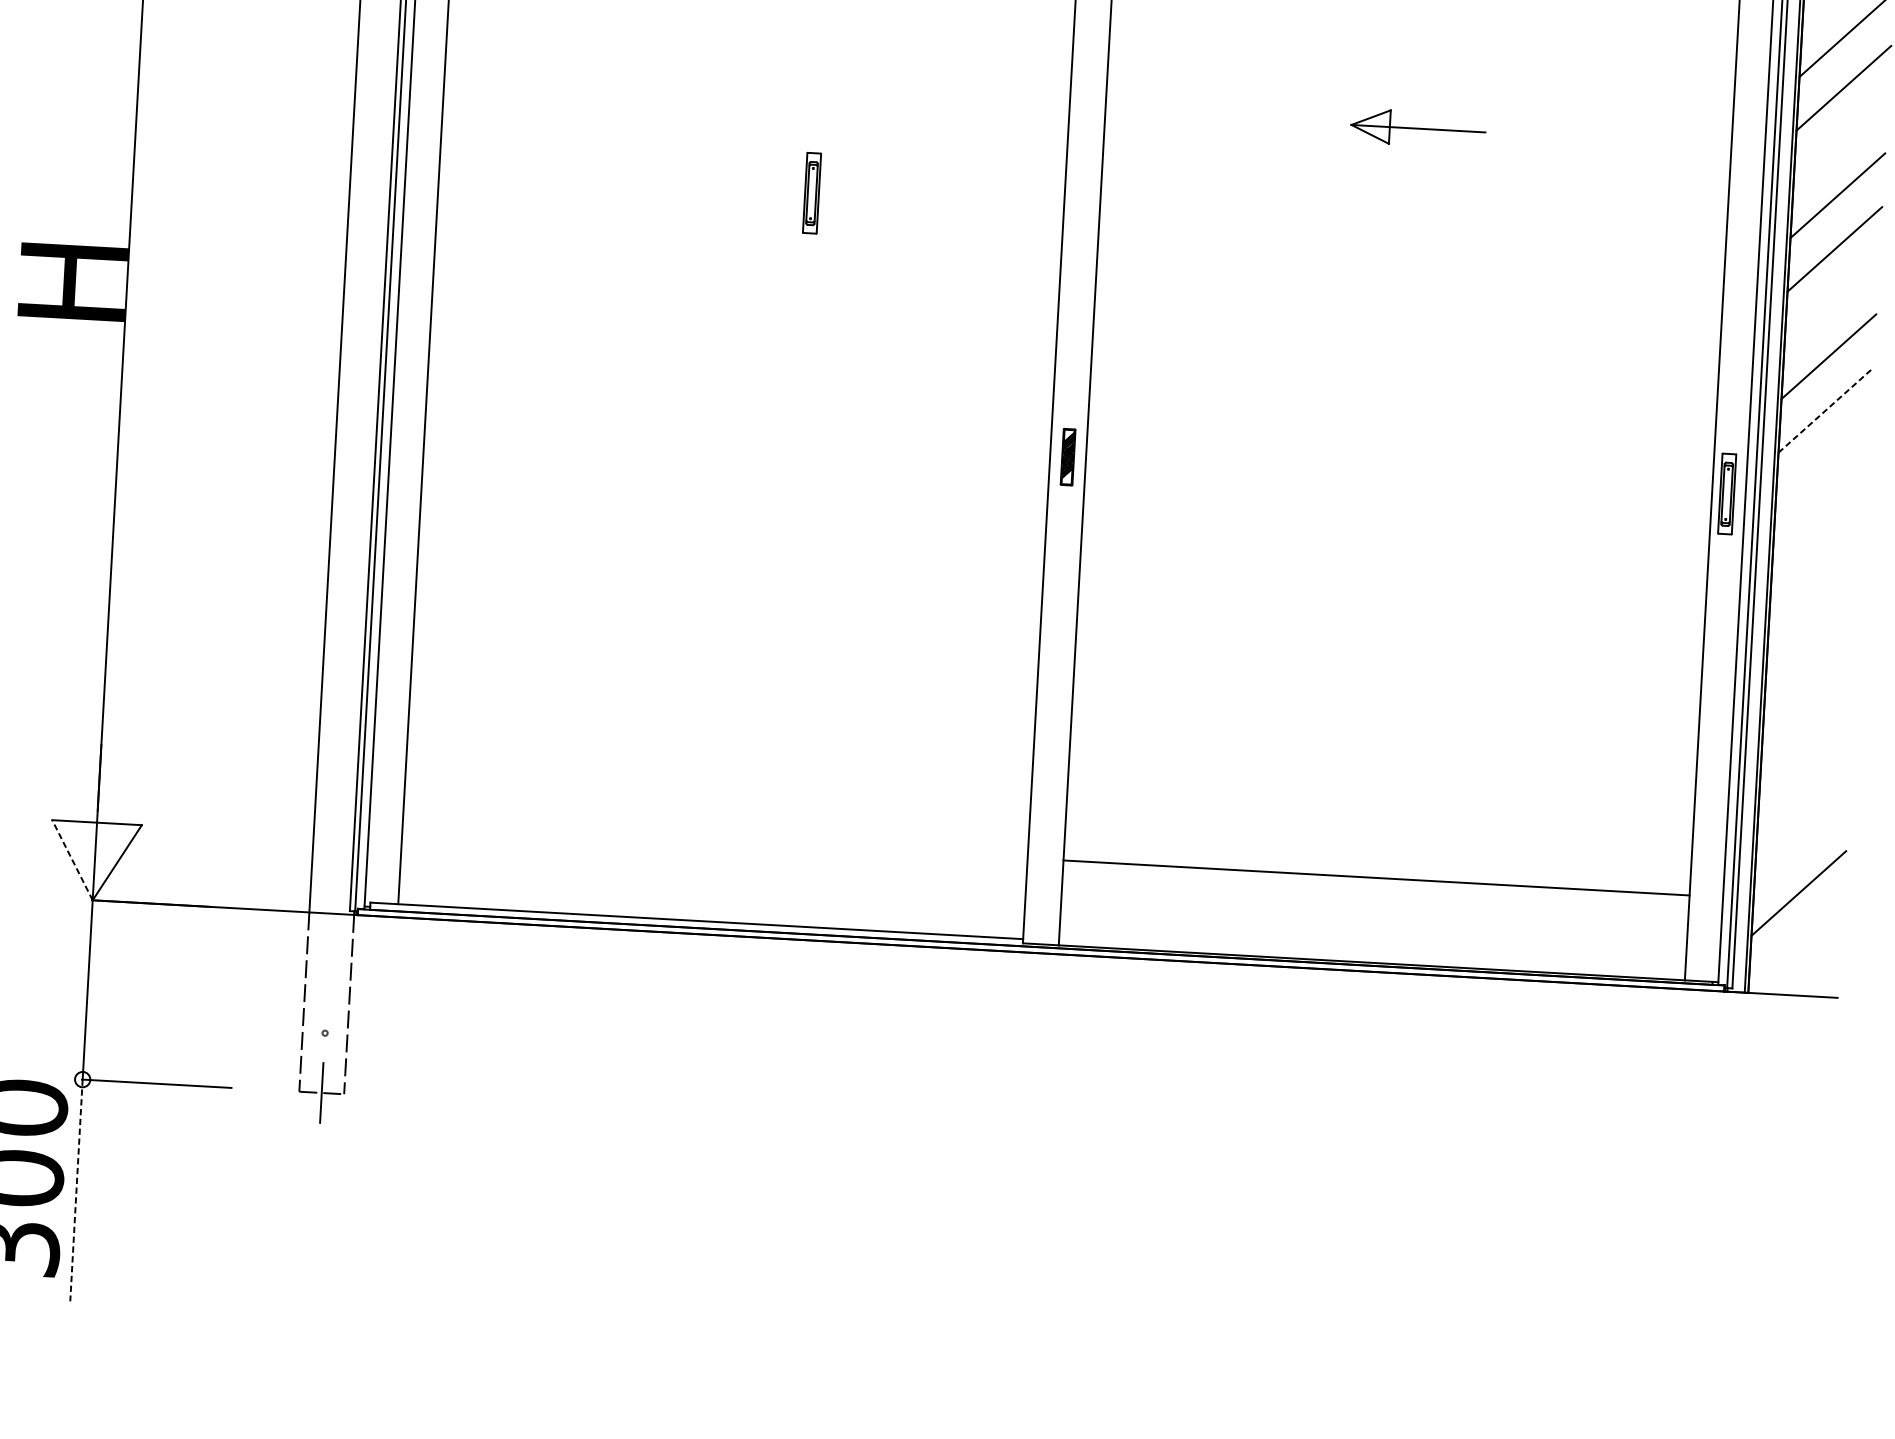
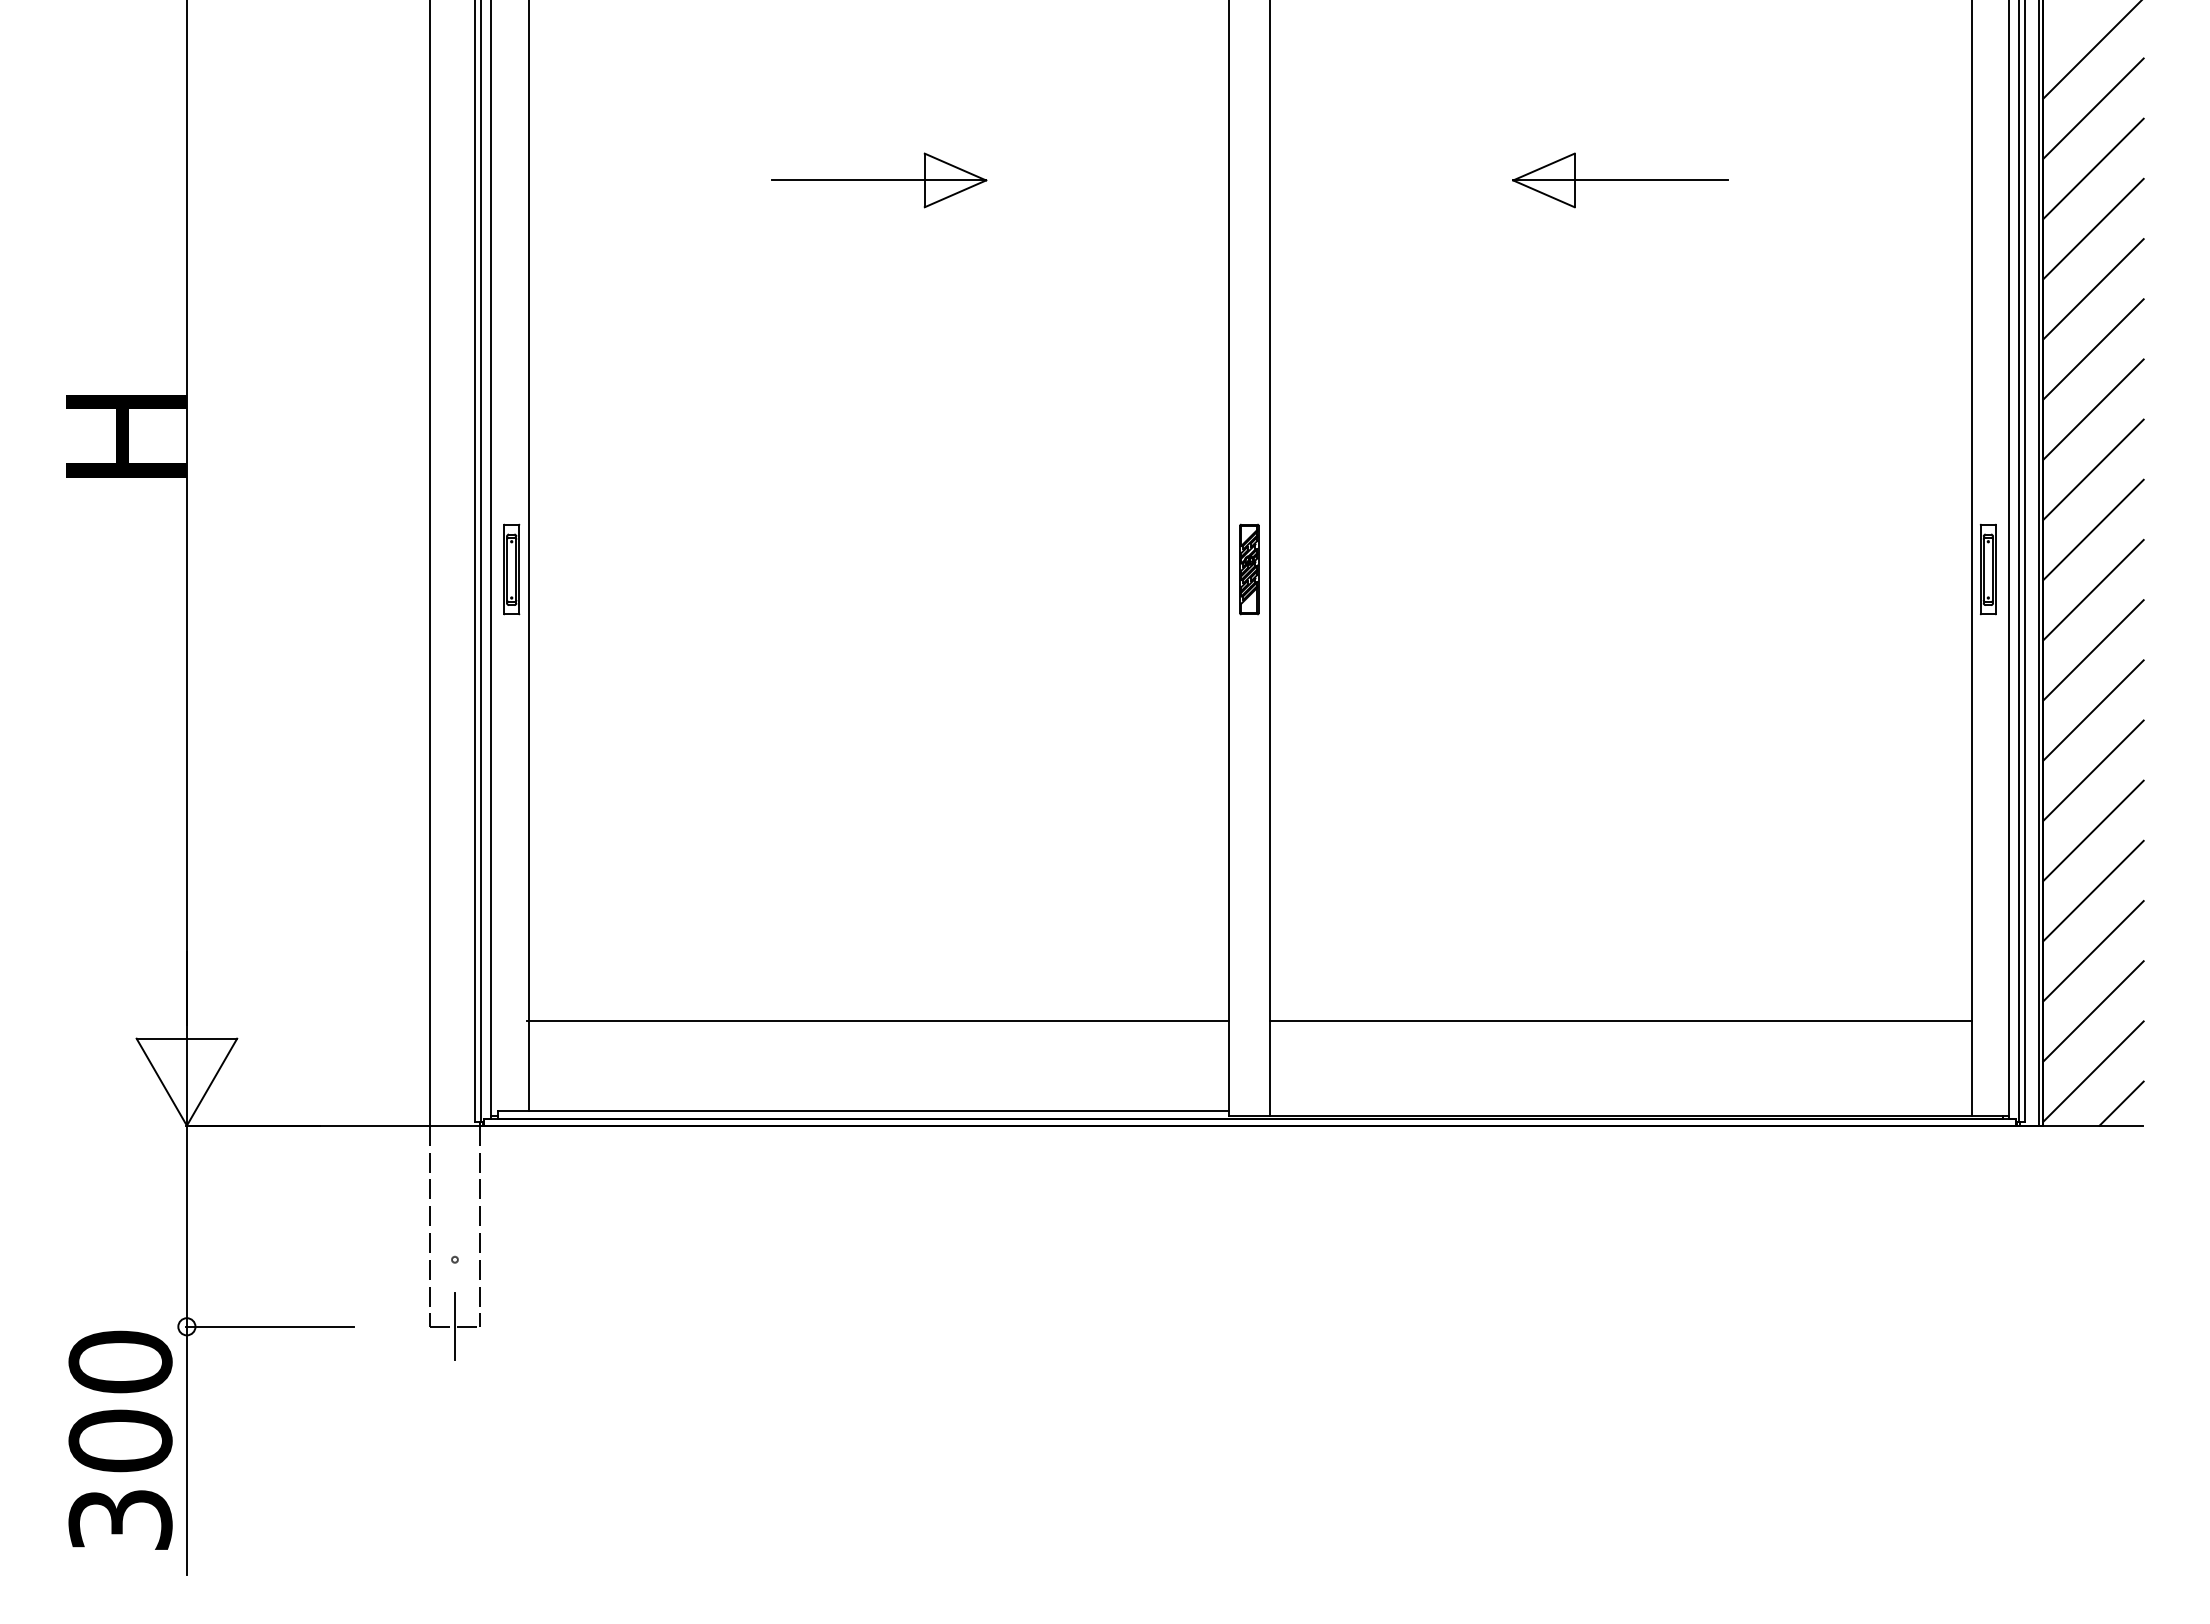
part: (757, 91) -> (879, 180), added
part: (1418, 128) -> (1620, 180), size x1.43
line: (1840, 141) -> (2093, 168), added
part: (811, 193) -> (511, 569), moved
line: (1831, 303) -> (2093, 349), added
line: (1825, 410) -> (2093, 469), dashed -> solid
part: (1068, 457) -> (1249, 569), size x1.43
line: (1822, 463) -> (2093, 529), added
line: (1819, 517) -> (2093, 589), added
line: (1816, 571) -> (2093, 650), added
line: (1813, 625) -> (2093, 710), added
line: (1810, 678) -> (2093, 770), added
line: (1807, 732) -> (2093, 830), added
line: (1804, 785) -> (2093, 890), added
line: (1801, 839) -> (2093, 951), added
line: (714, 840) -> (878, 1020), added
line: (72, 859) -> (161, 1081), dashed -> solid
line: (1795, 947) -> (2093, 1071), added
line: (1819, 976) -> (2121, 1103), added
line: (76, 1190) -> (186, 1451), dashed -> solid

